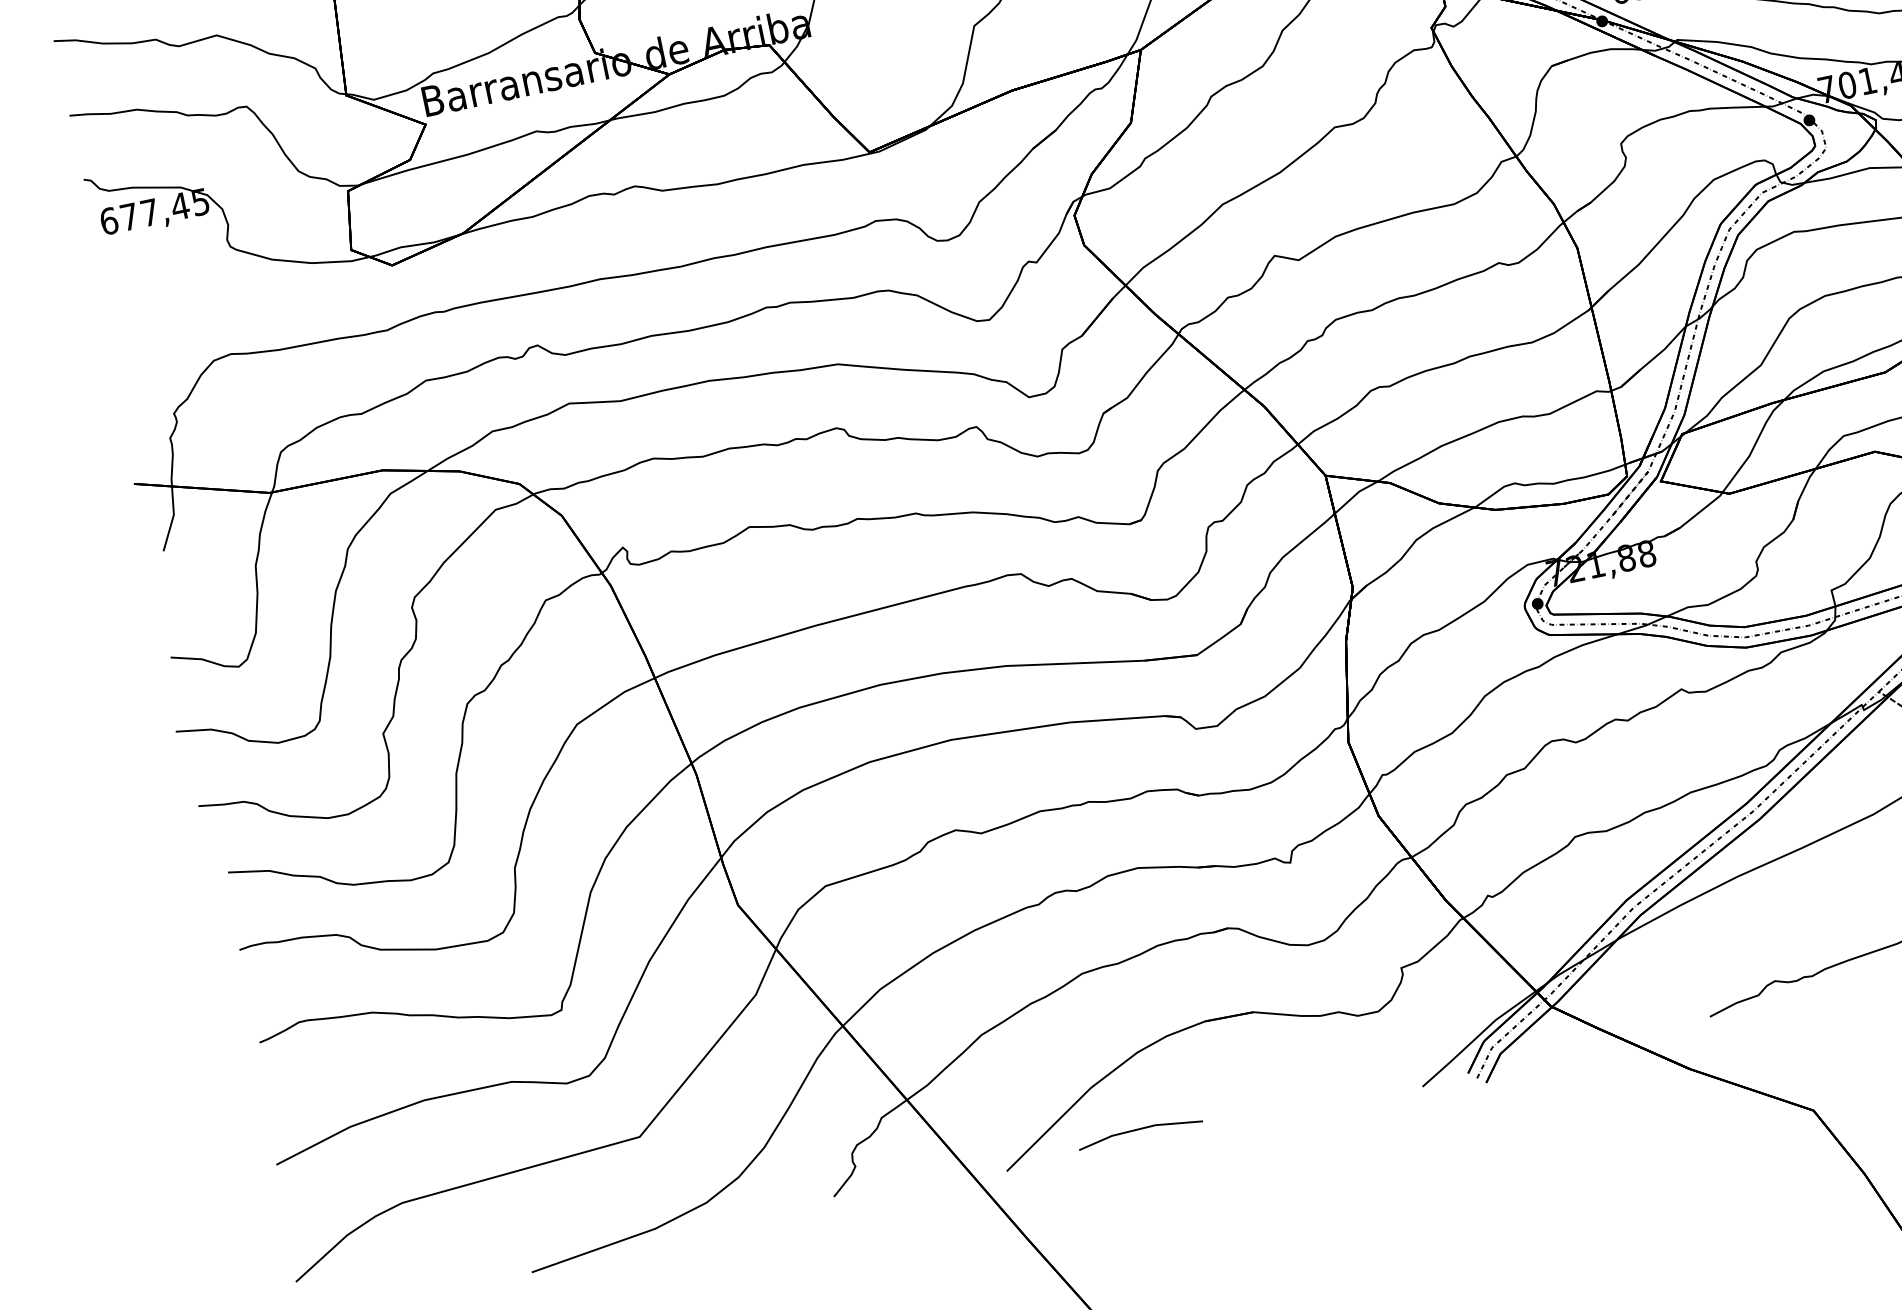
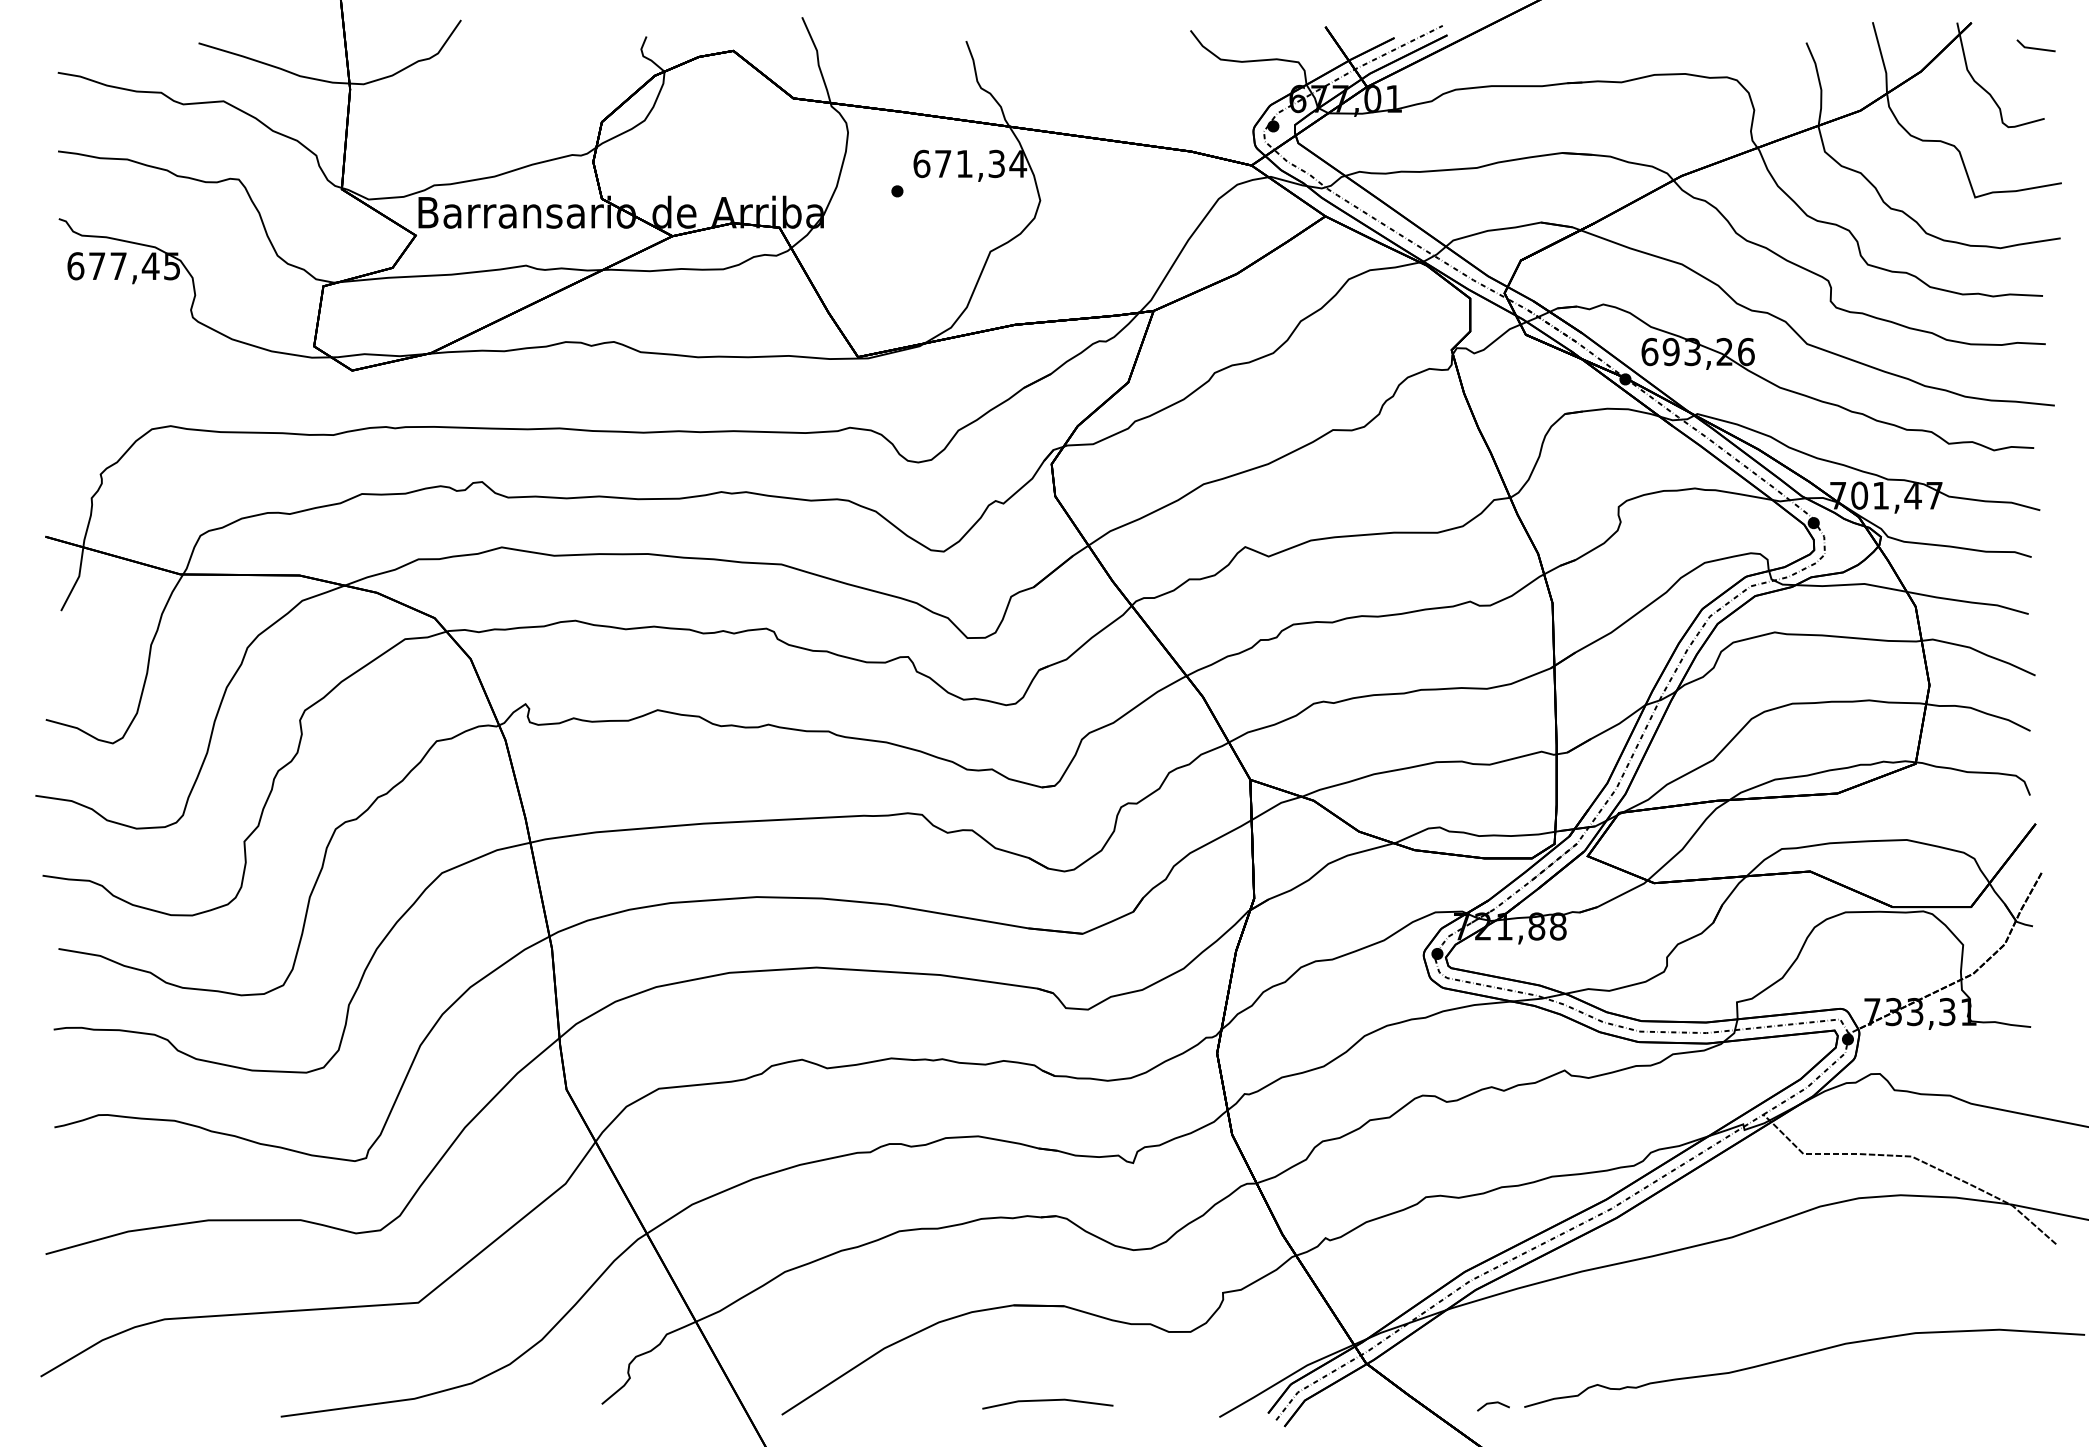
line: (1678, 1020) -> (1491, 1404), added
line: (1139, 1130) -> (1047, 1401), moved

